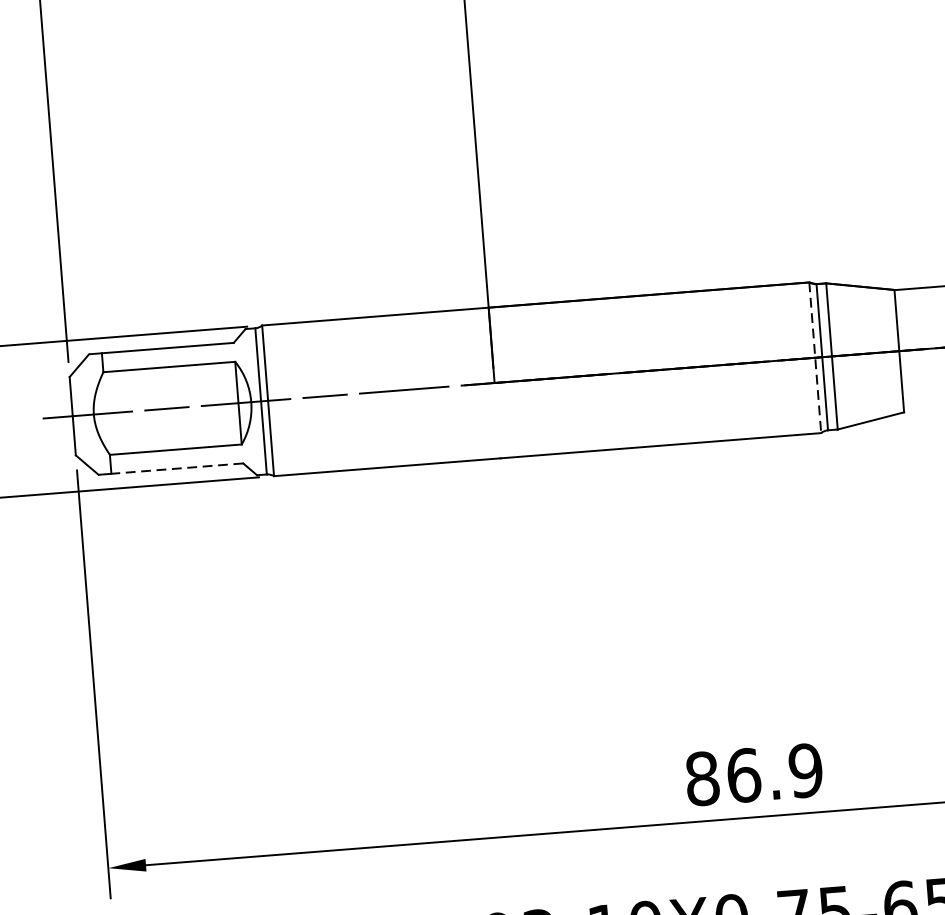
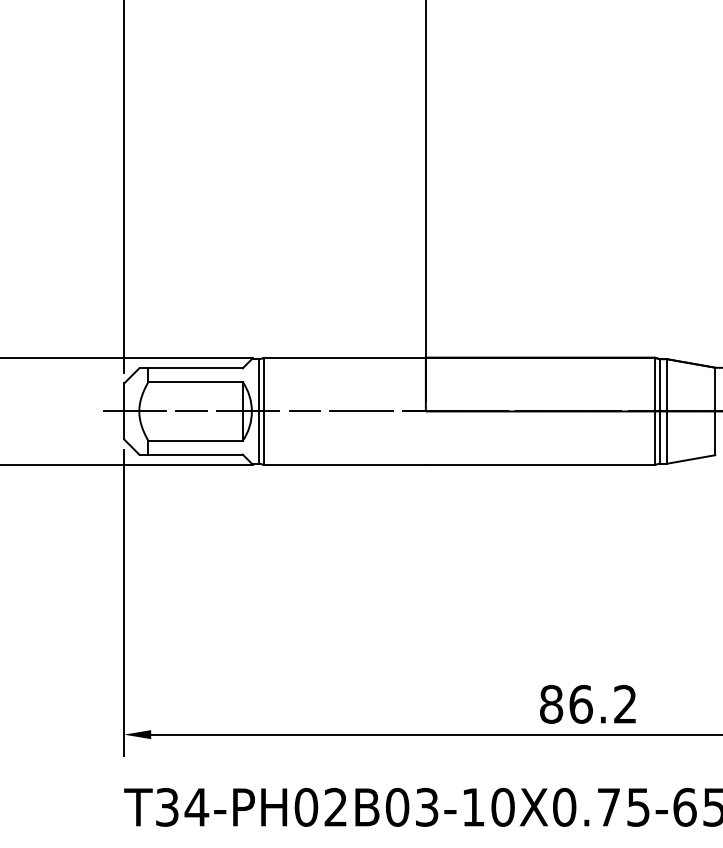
line: (815, 357) -> (655, 411), dashed -> solid
line: (177, 468) -> (195, 454), dashed -> solid
text: (804, 770) -> (624, 704), 86.9 -> 86.2

